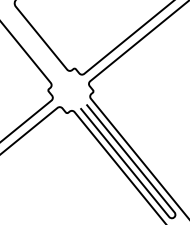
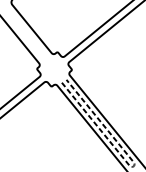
line: (174, 217) -> (133, 166), solid -> dashed

